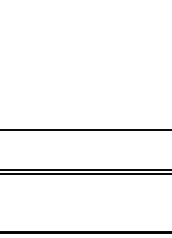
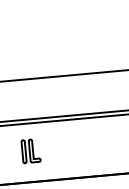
part: (18, 201) -> (30, 151), added

